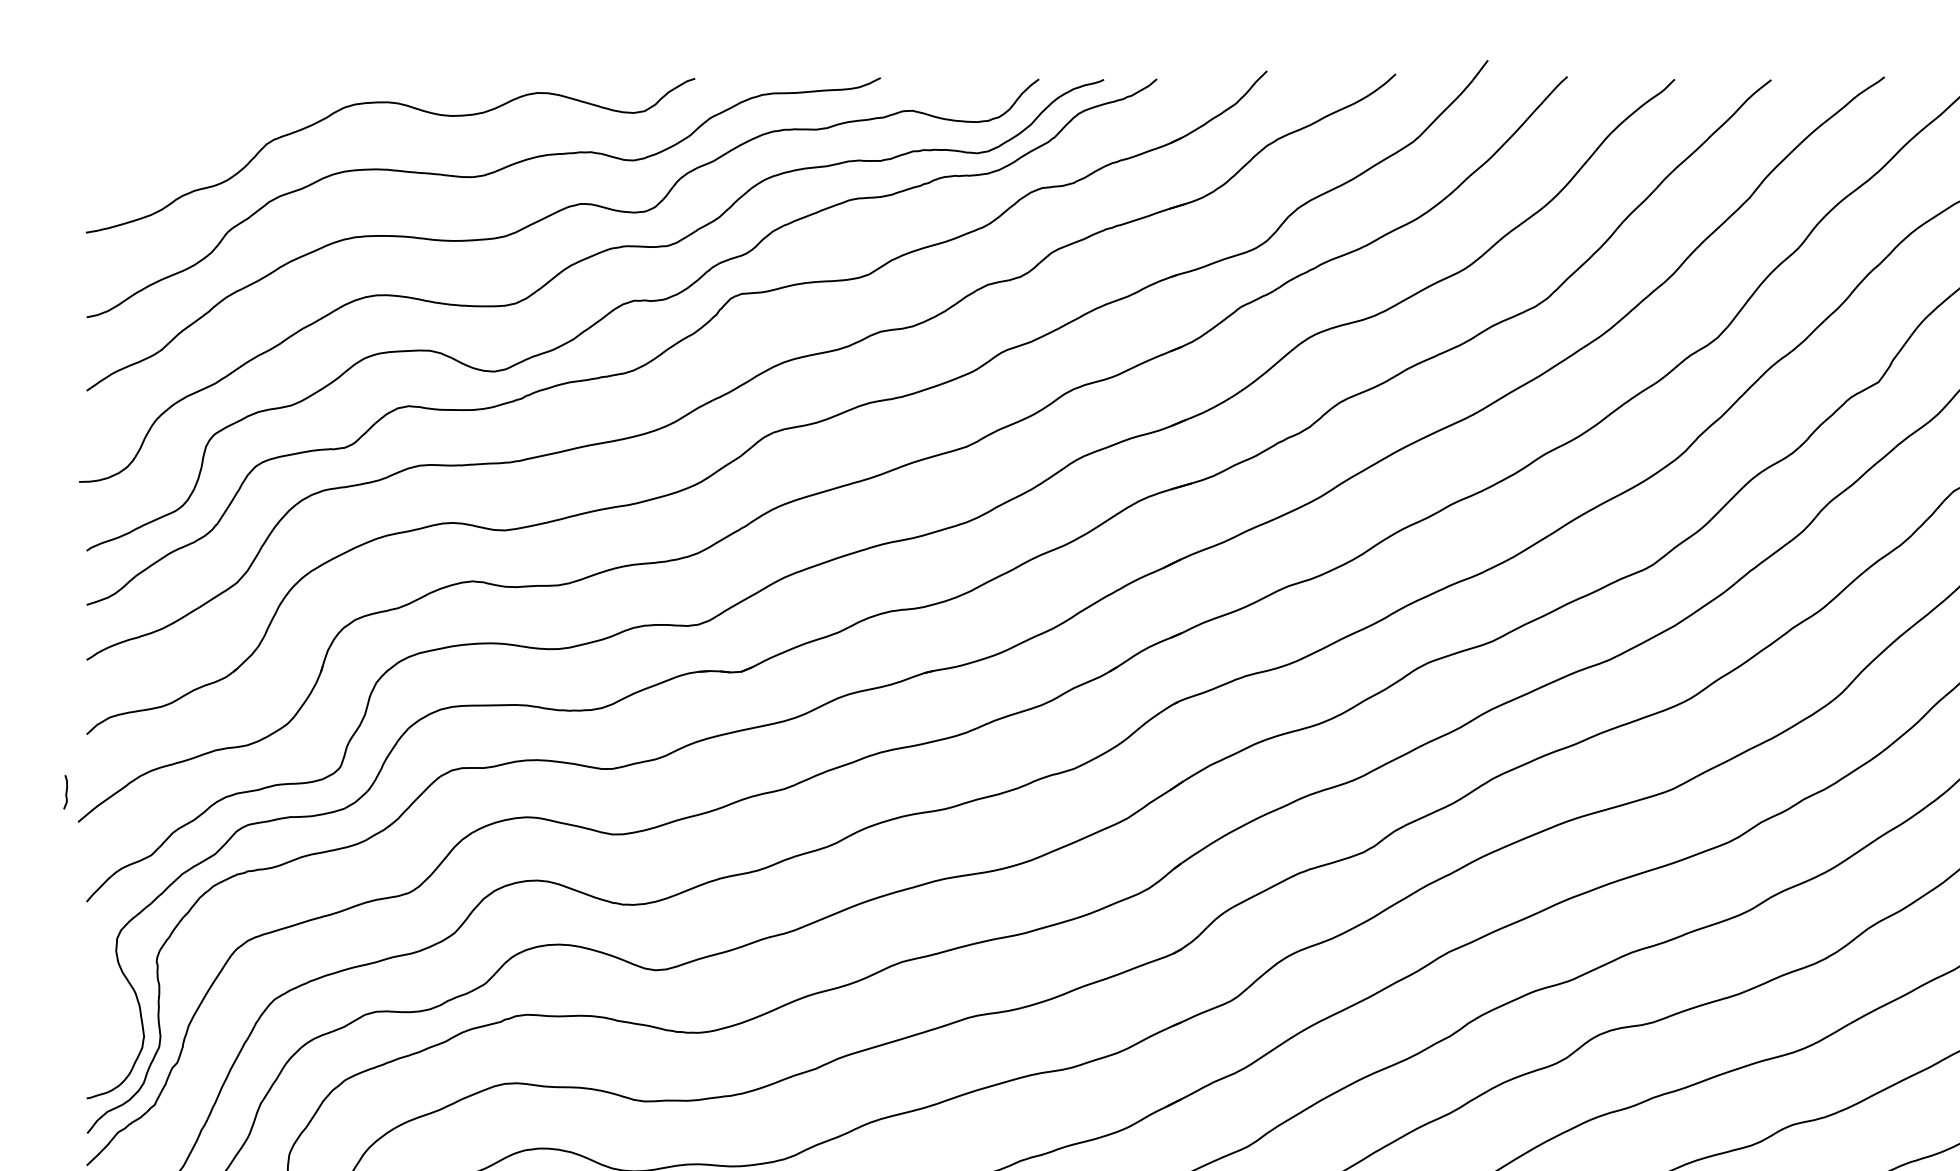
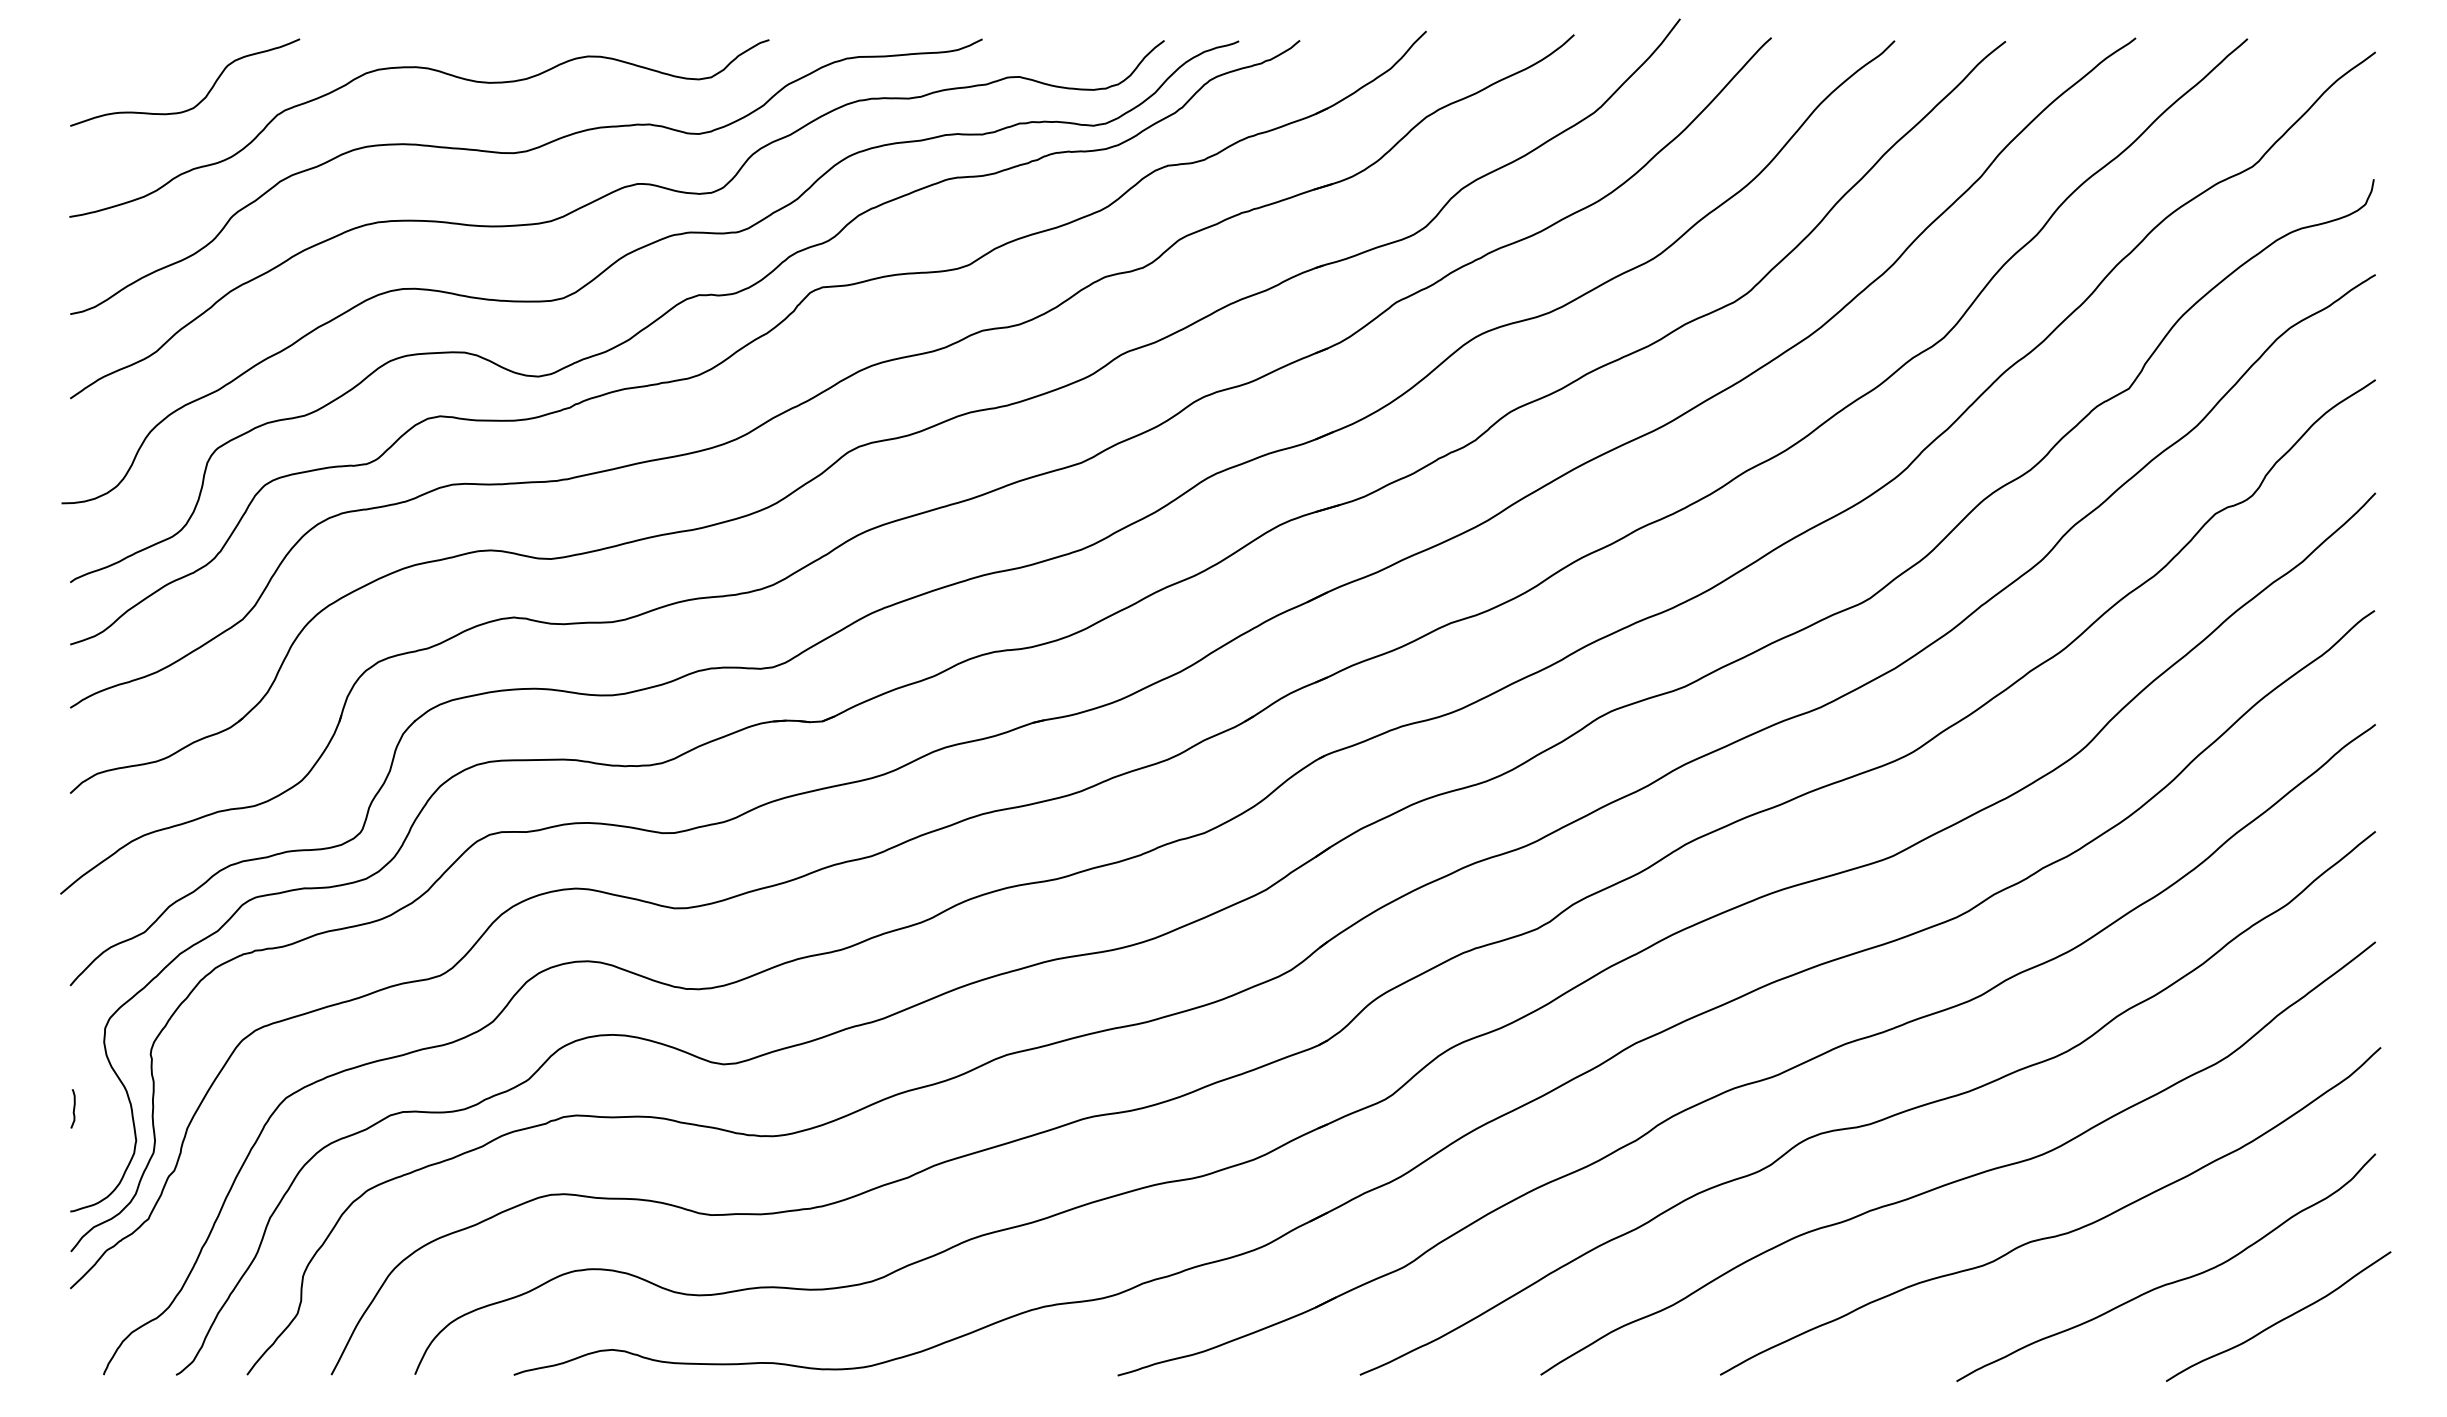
curve: (200, 130) -> (201, 99), added
curve: (66, 791) -> (73, 1108), moved

